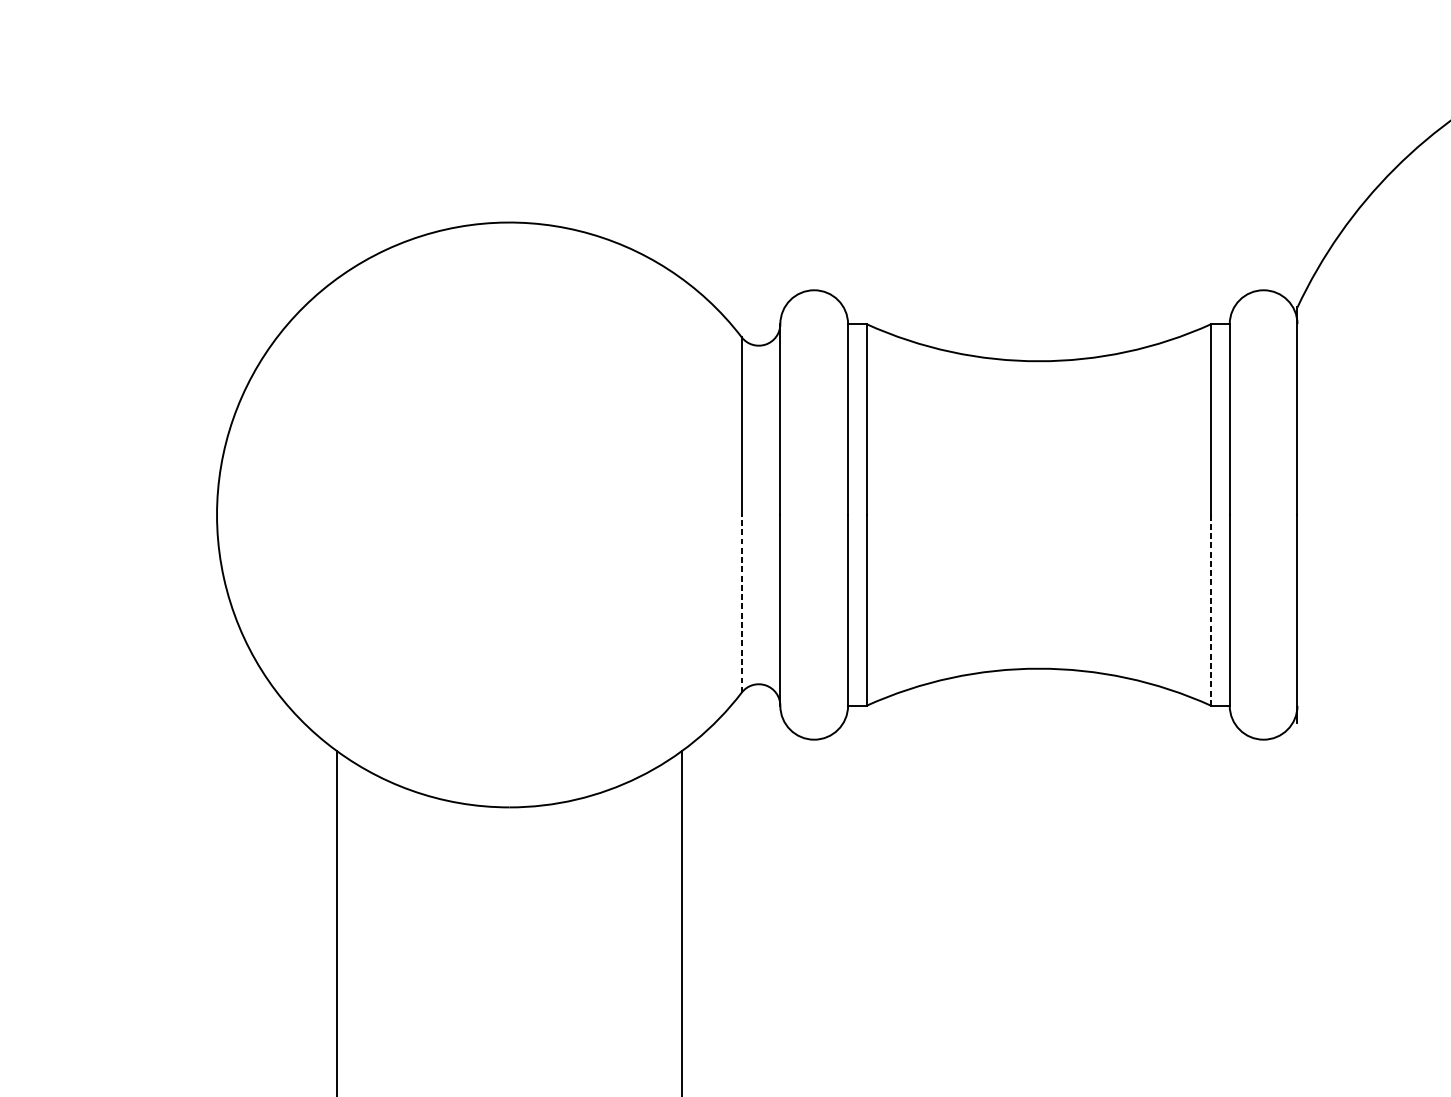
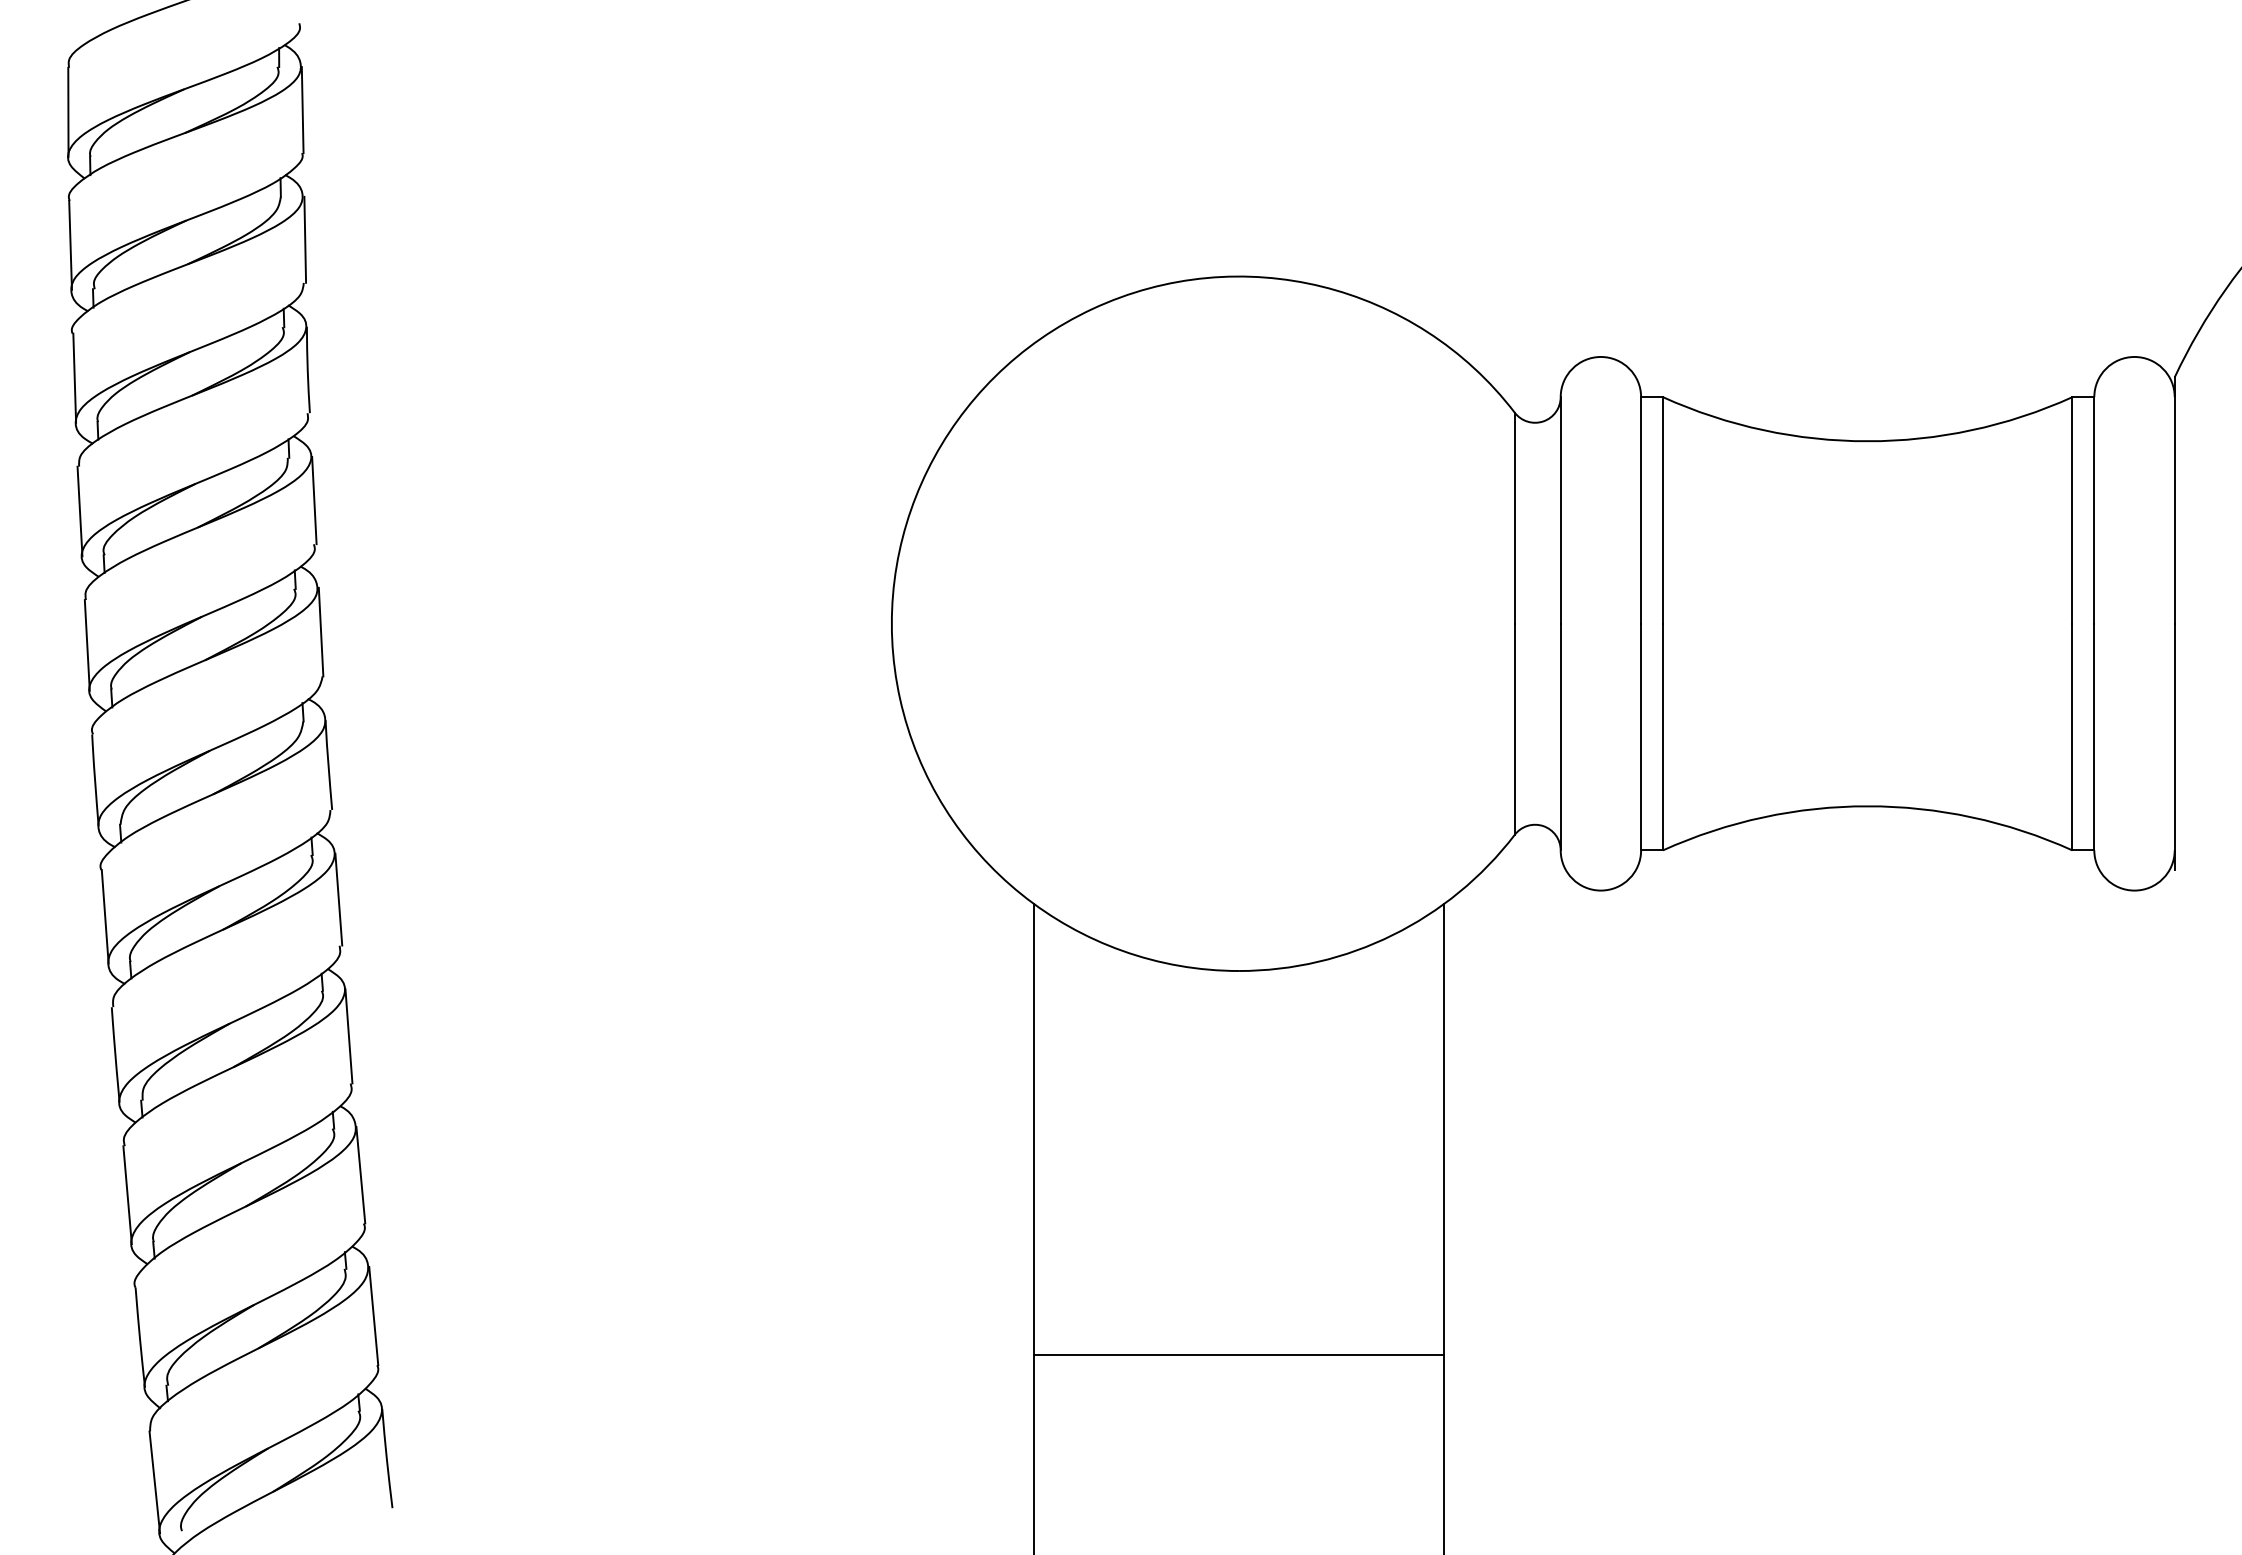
line: (741, 604) -> (1514, 729), dashed -> solid
line: (1211, 609) -> (2072, 736), dashed -> solid

